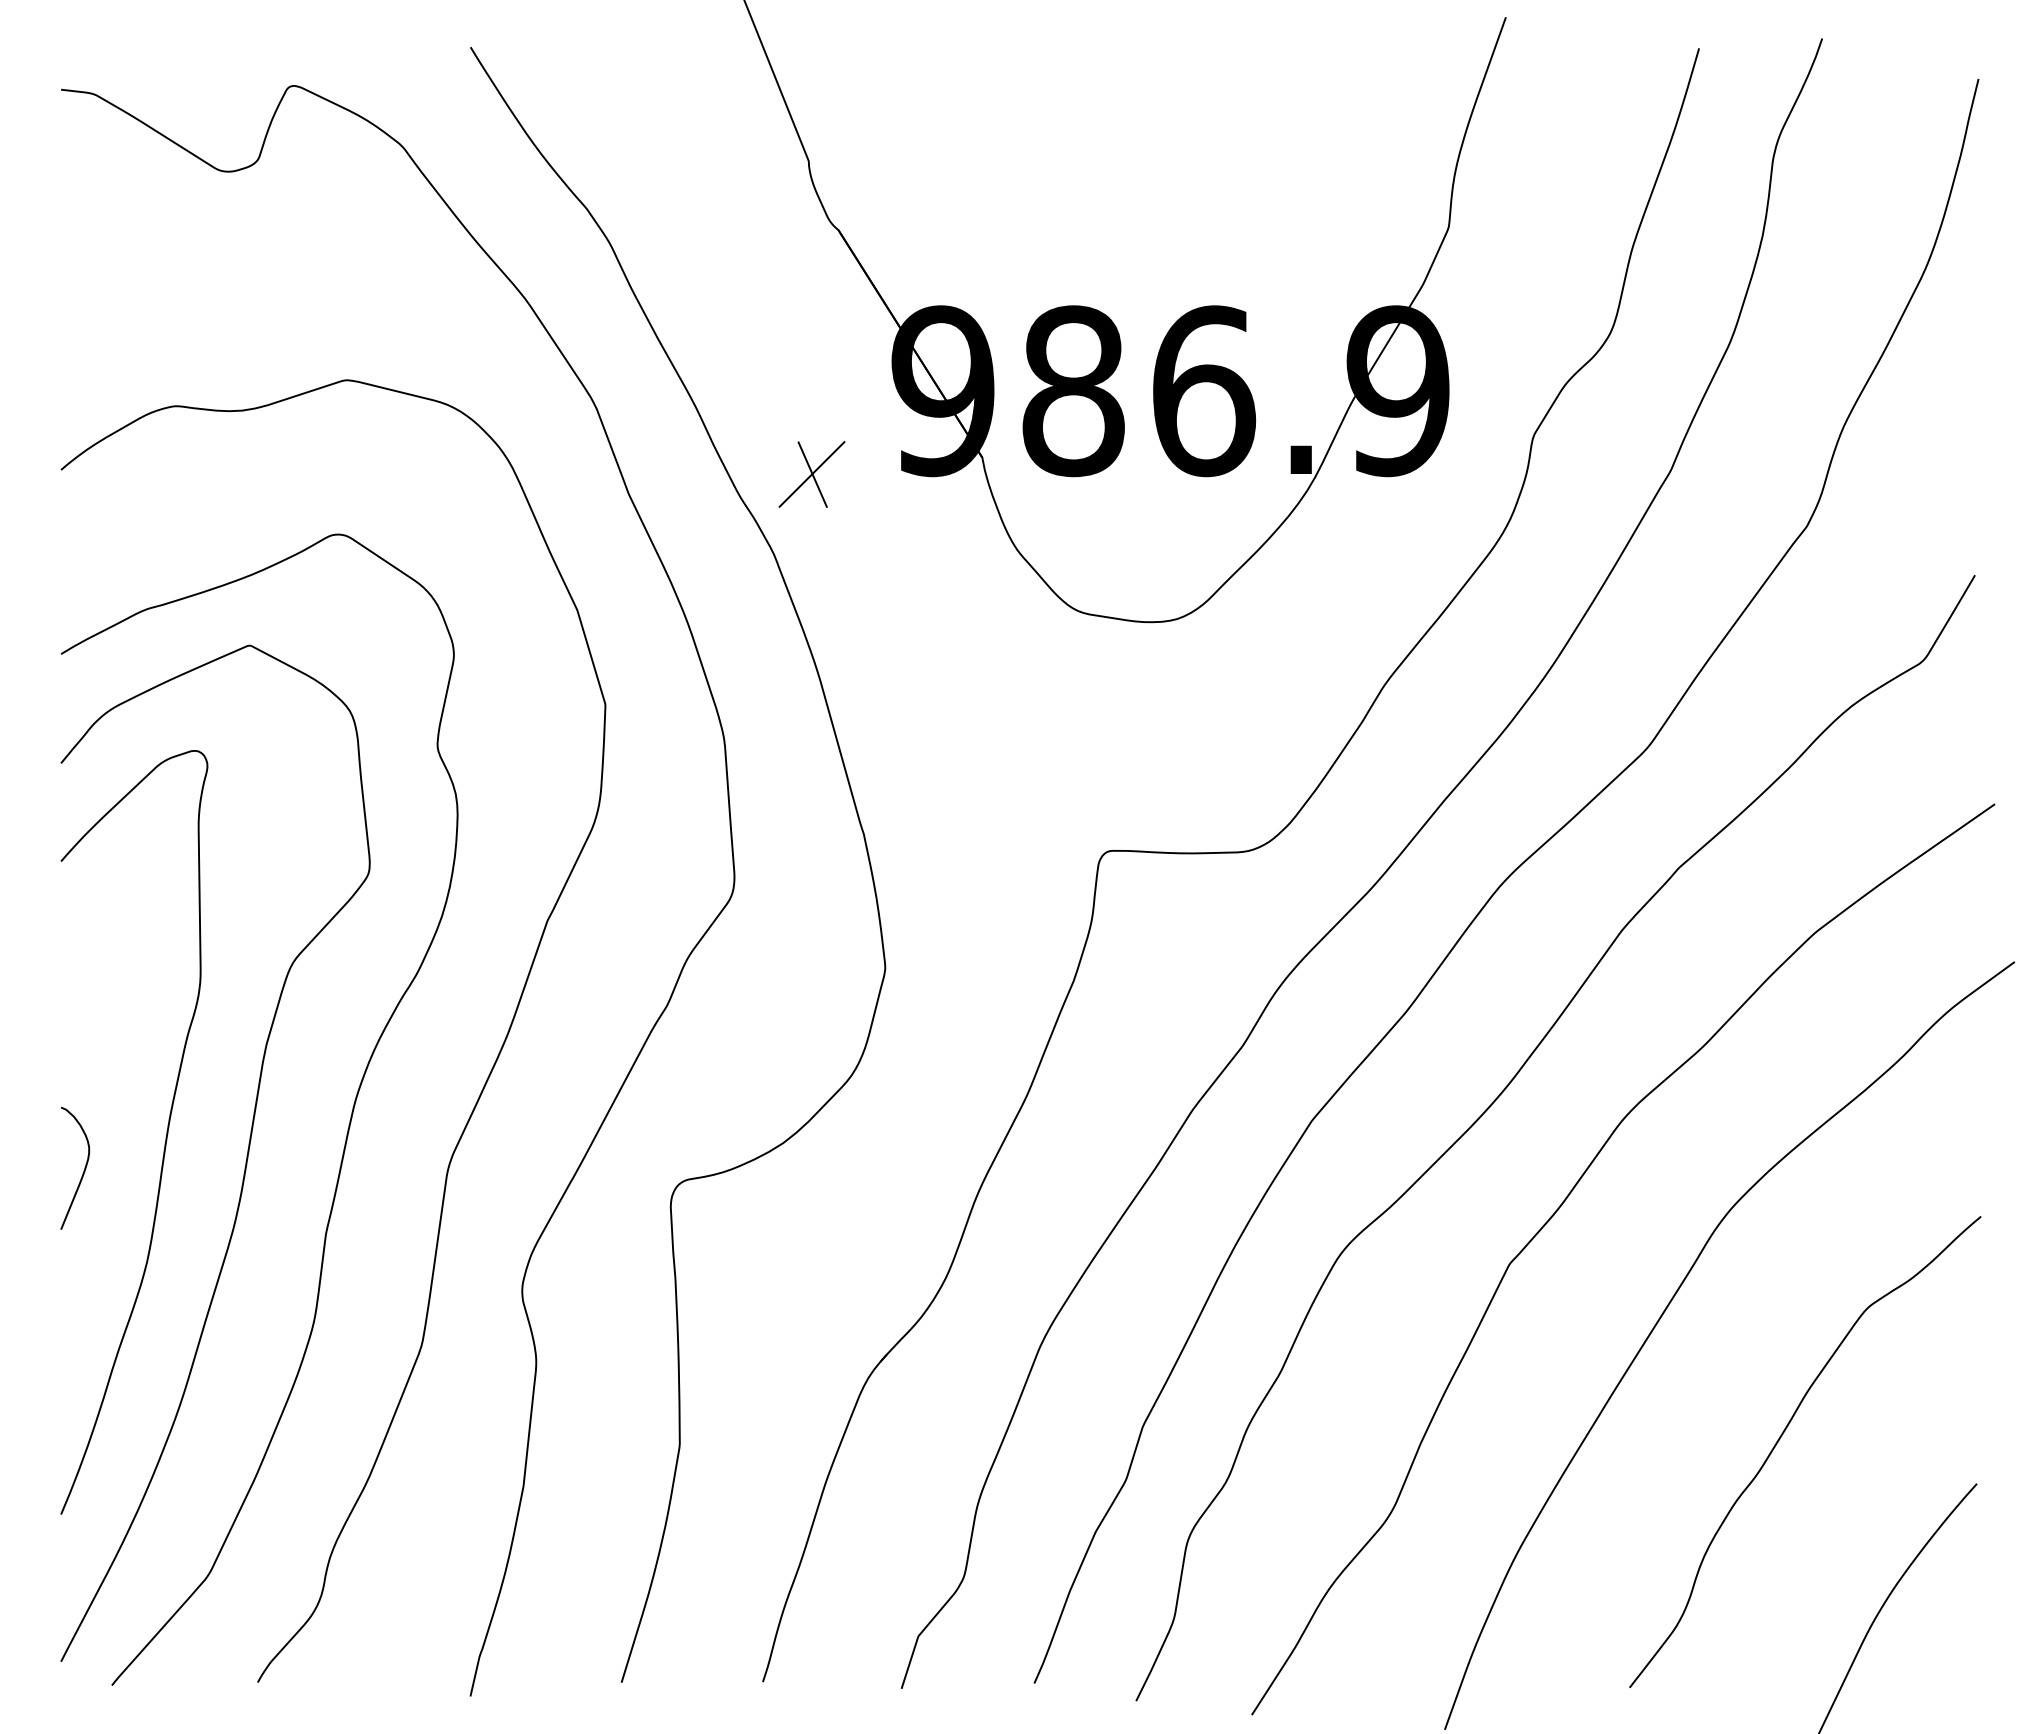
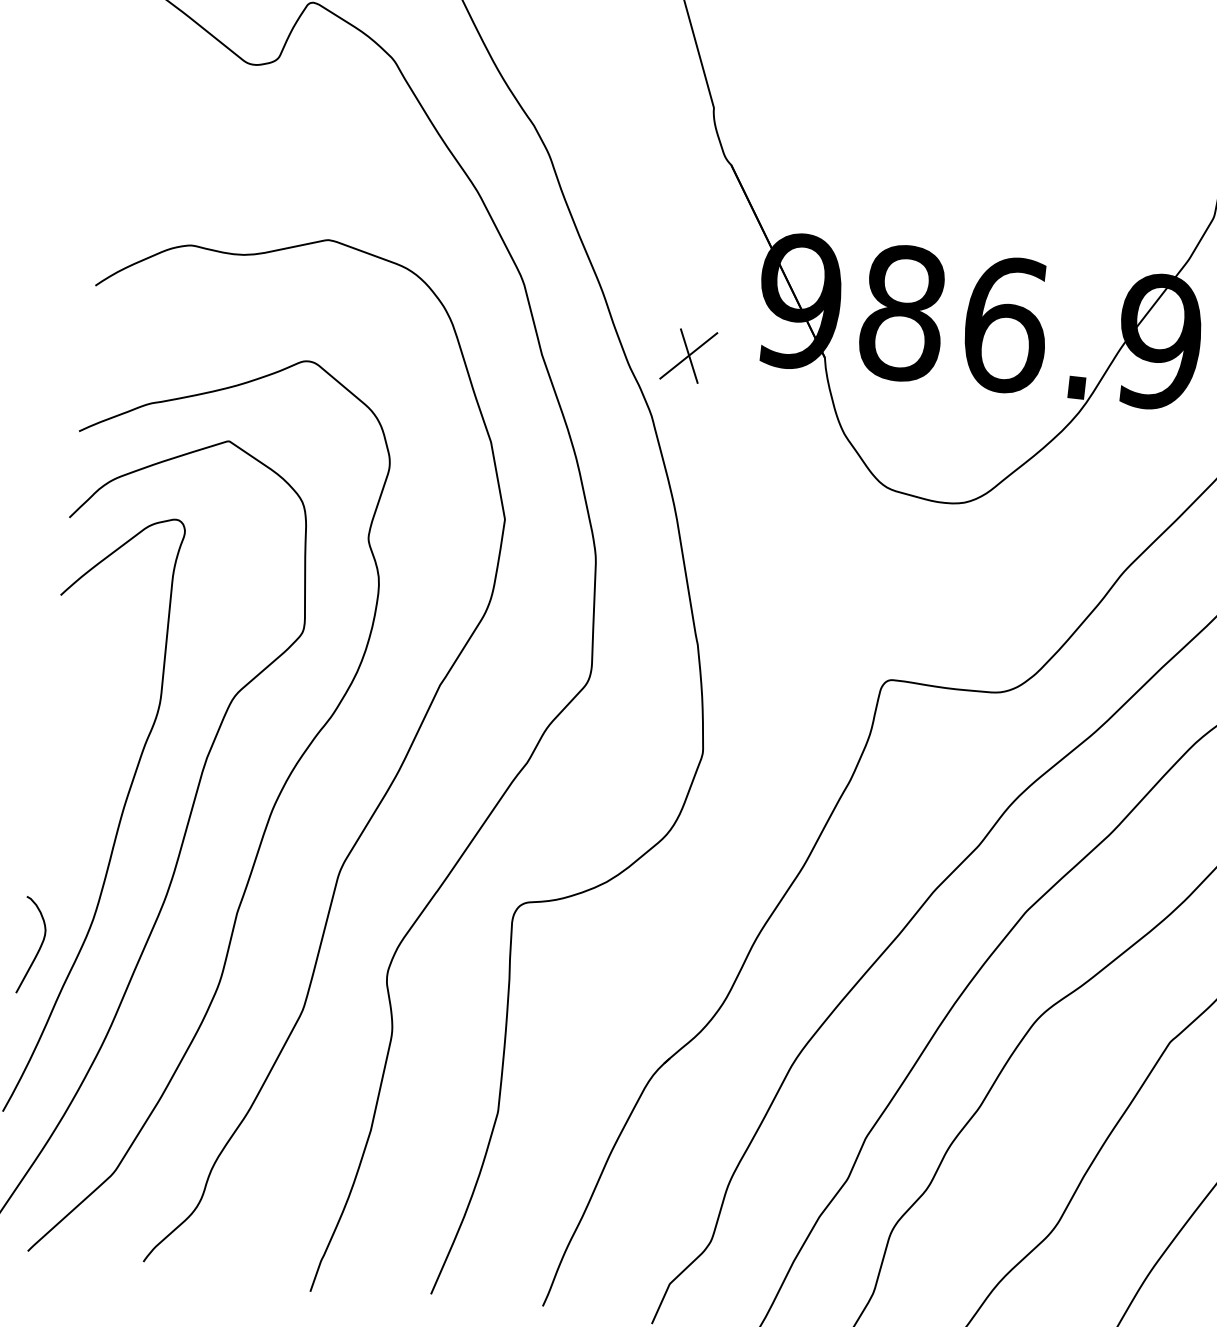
curve: (83, 1170) -> (39, 948), moved

